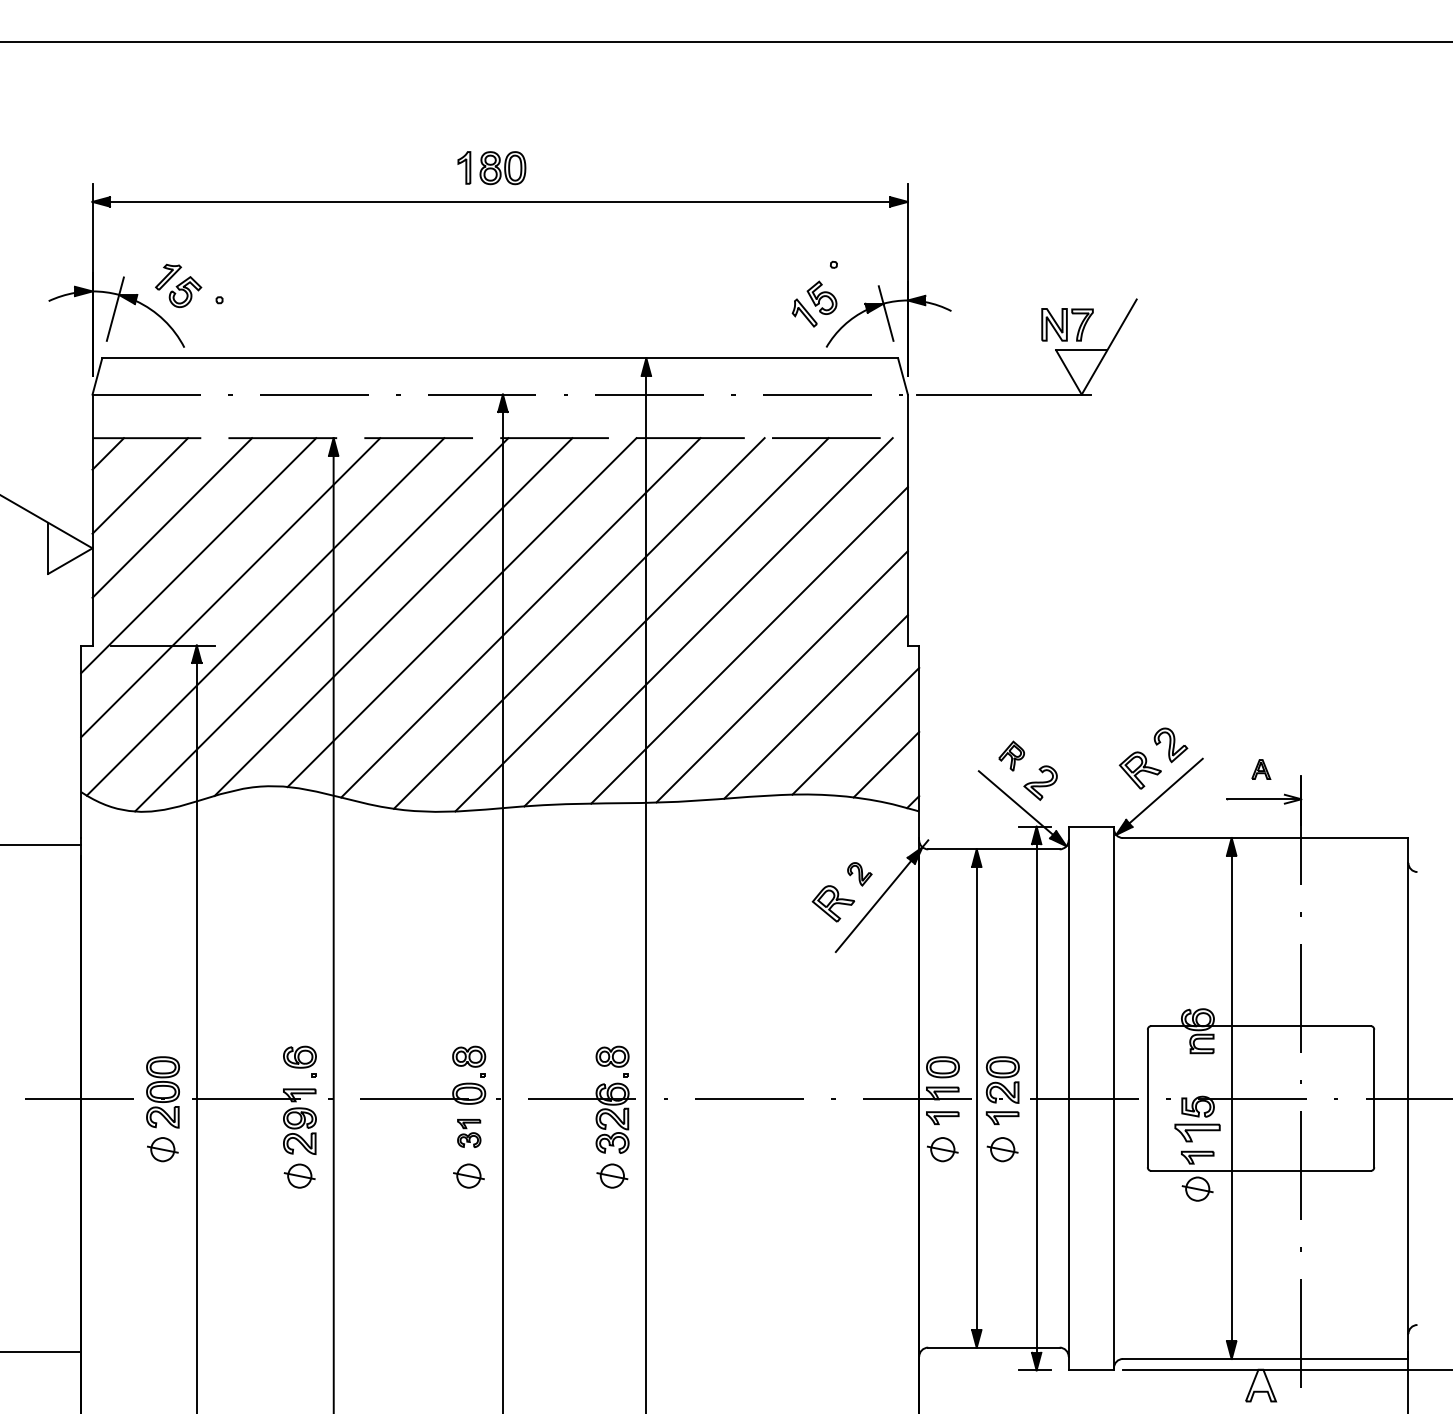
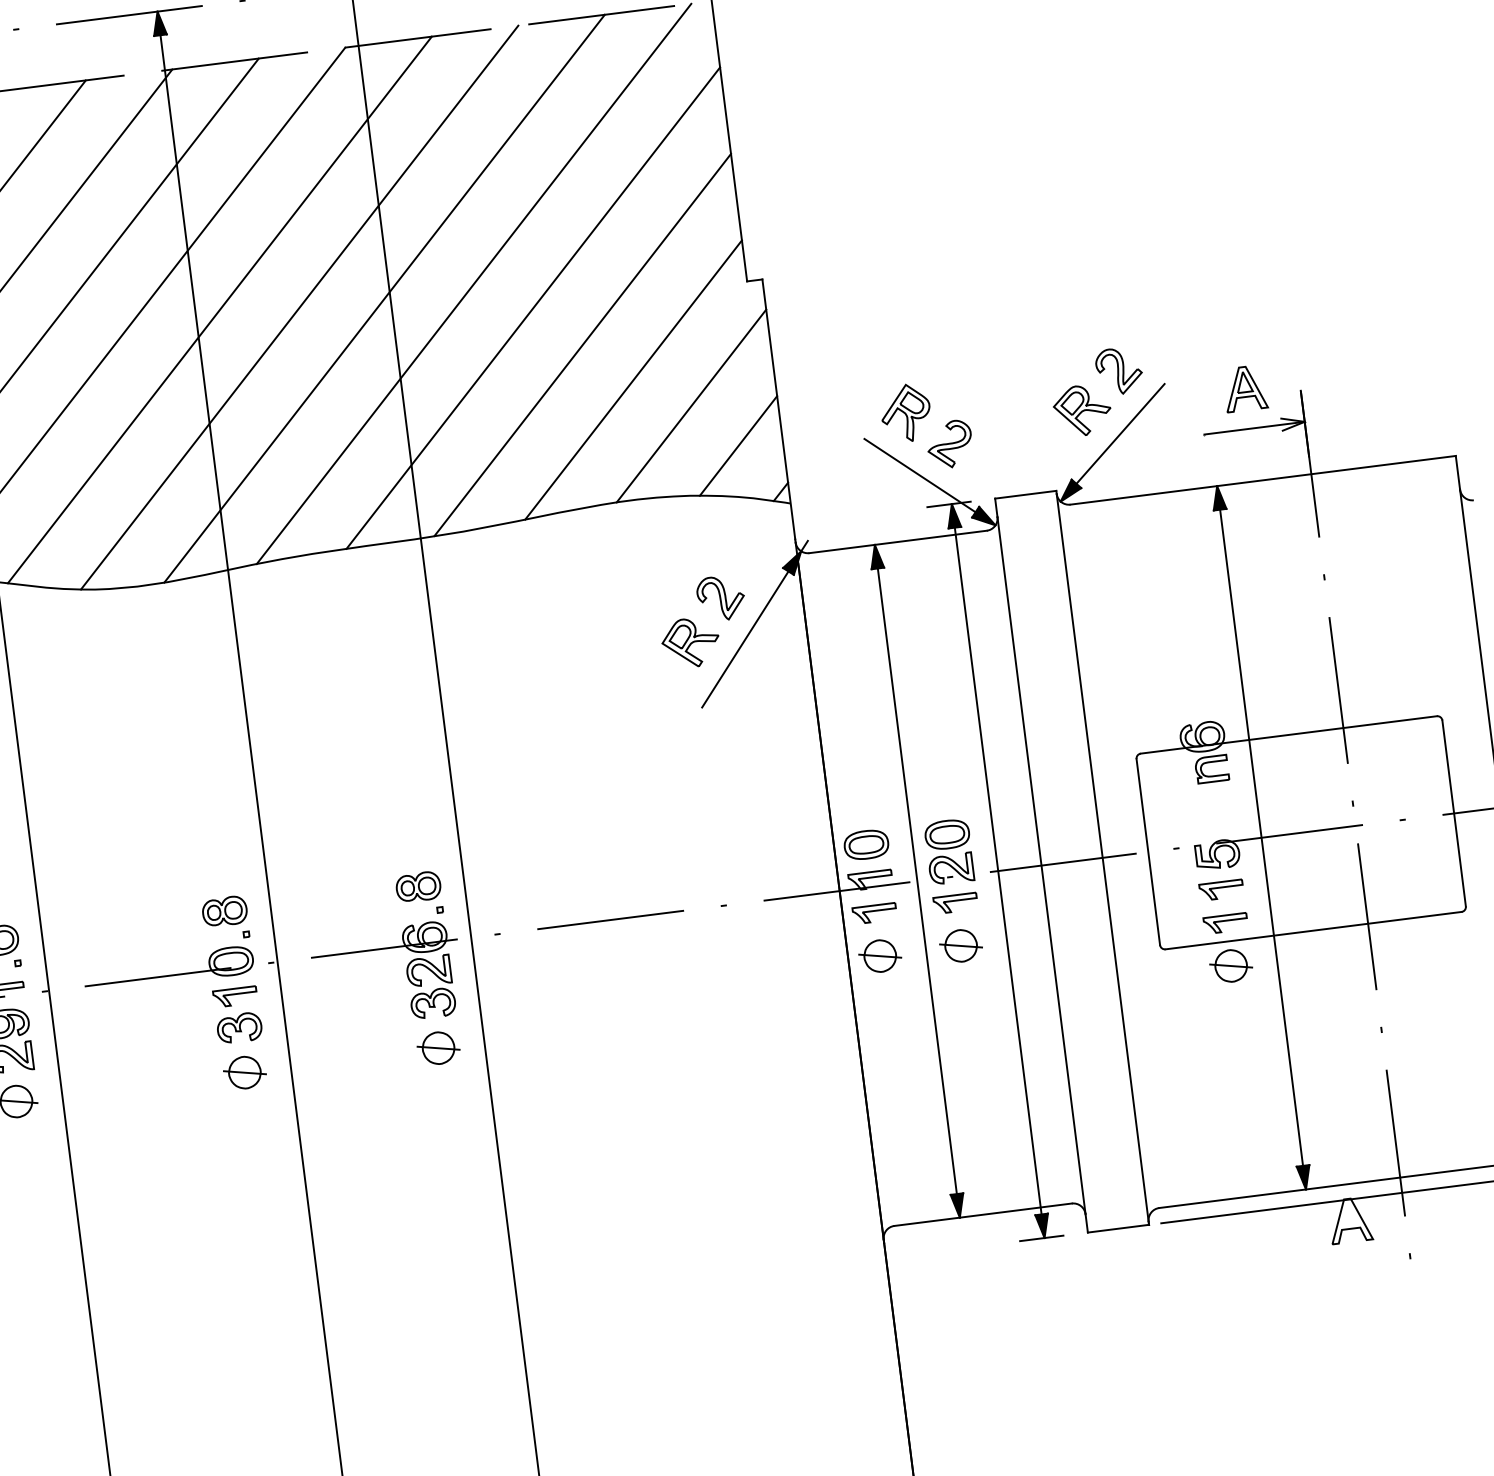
part: (1011, 755) -> (905, 412), size x1.43
part: (1261, 769) -> (1245, 388), size x1.67
part: (859, 874) -> (720, 598), size x1.43
part: (1197, 1132) -> (1221, 889), size x0.71
part: (469, 1133) -> (238, 1015), size x1.43

